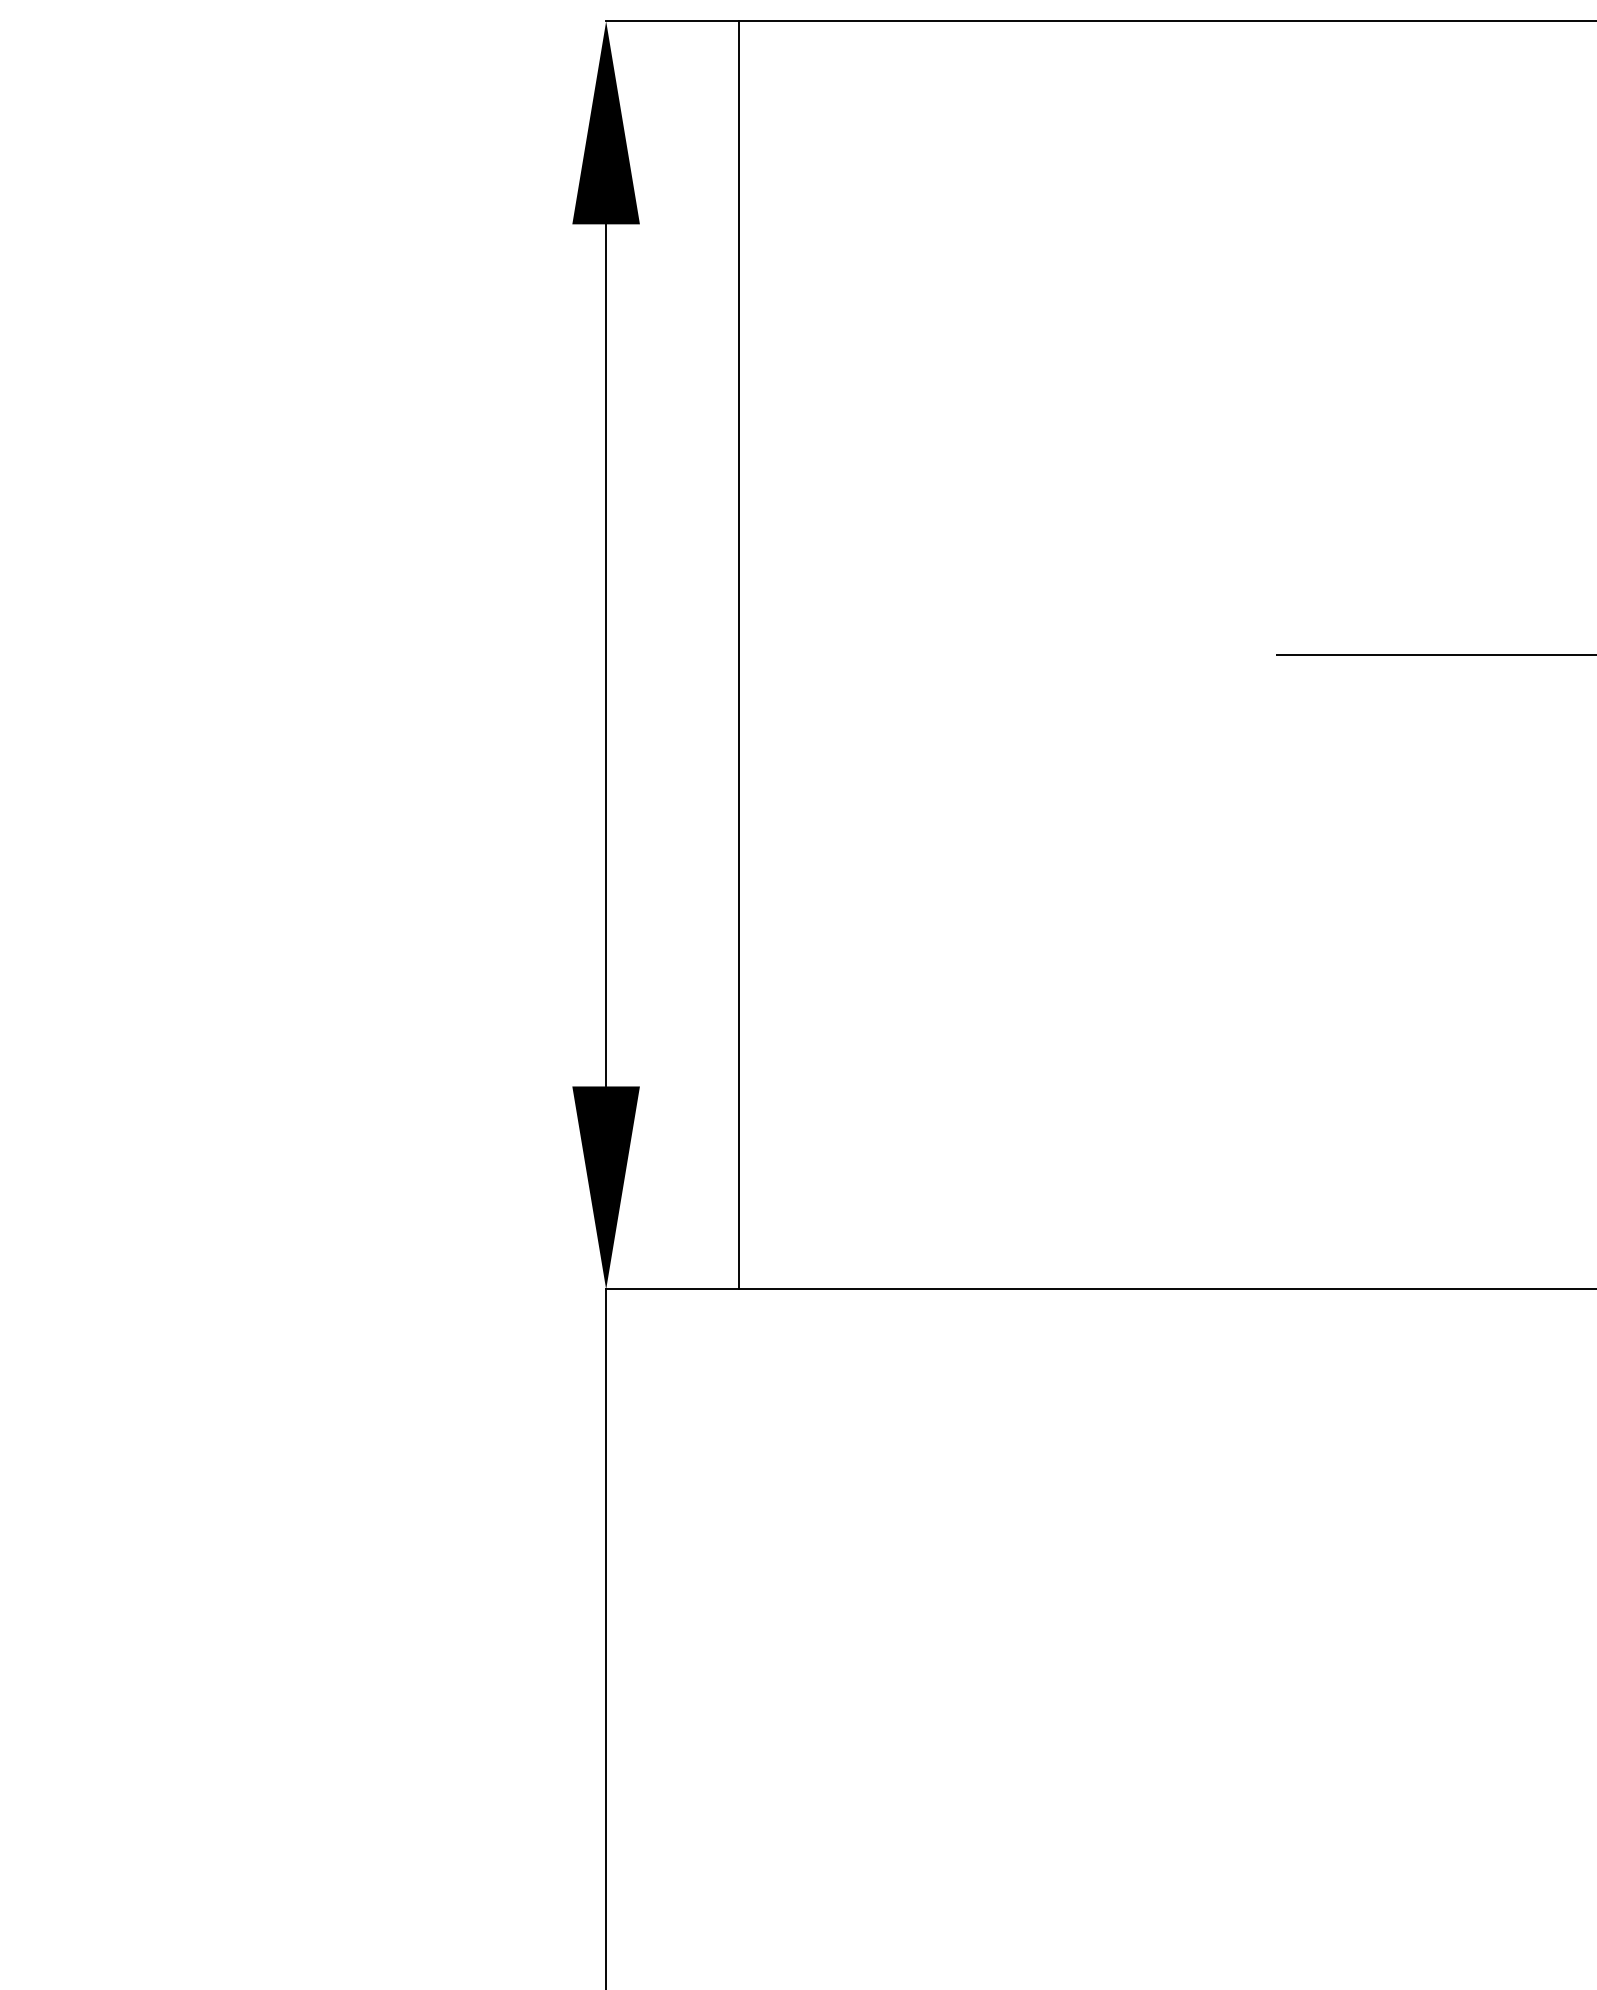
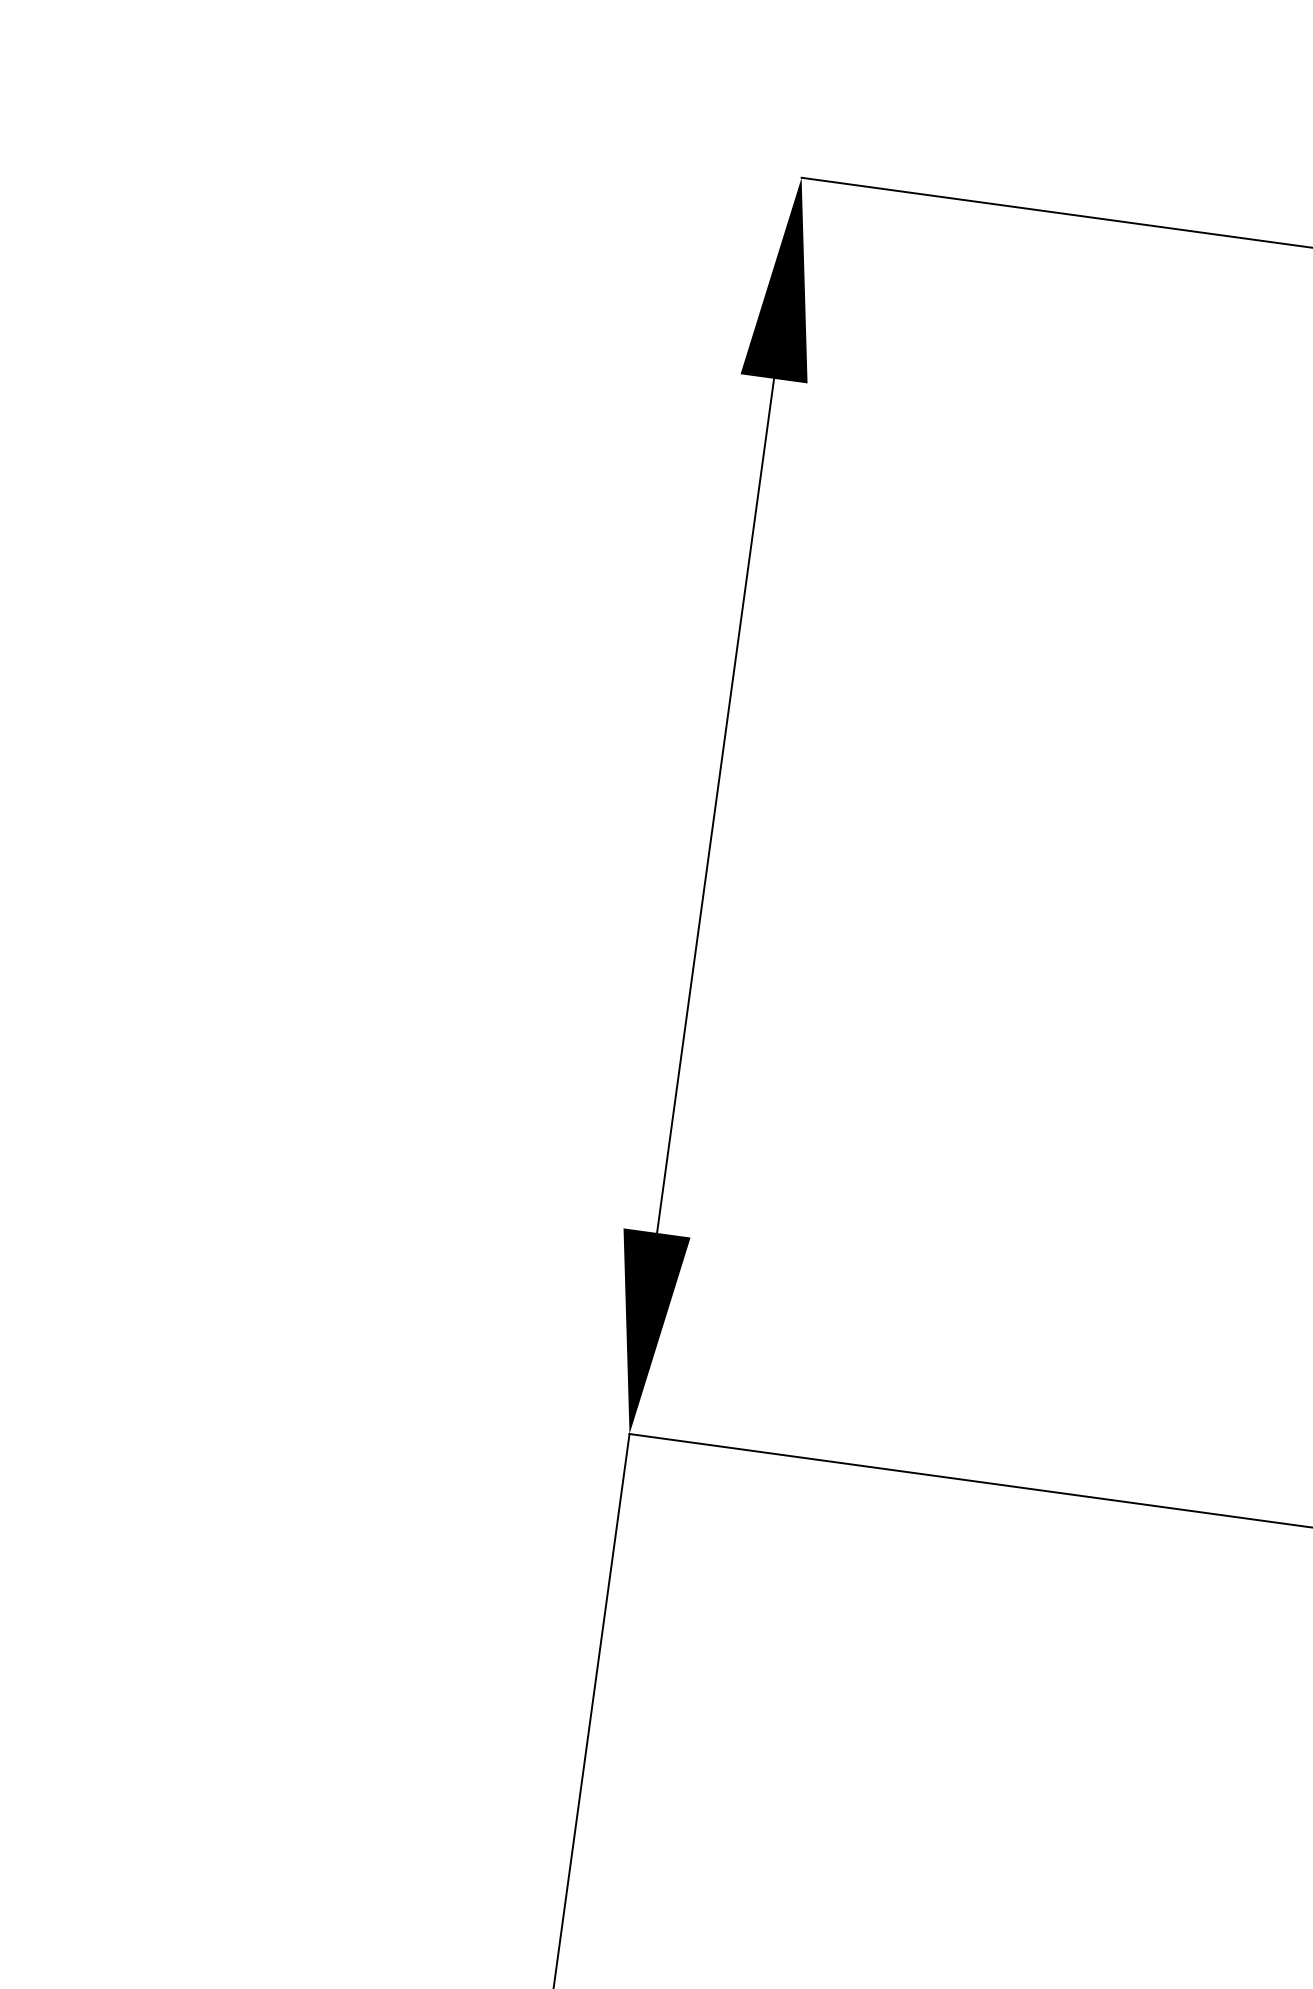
line: (739, 655) -> (847, 824), removed

